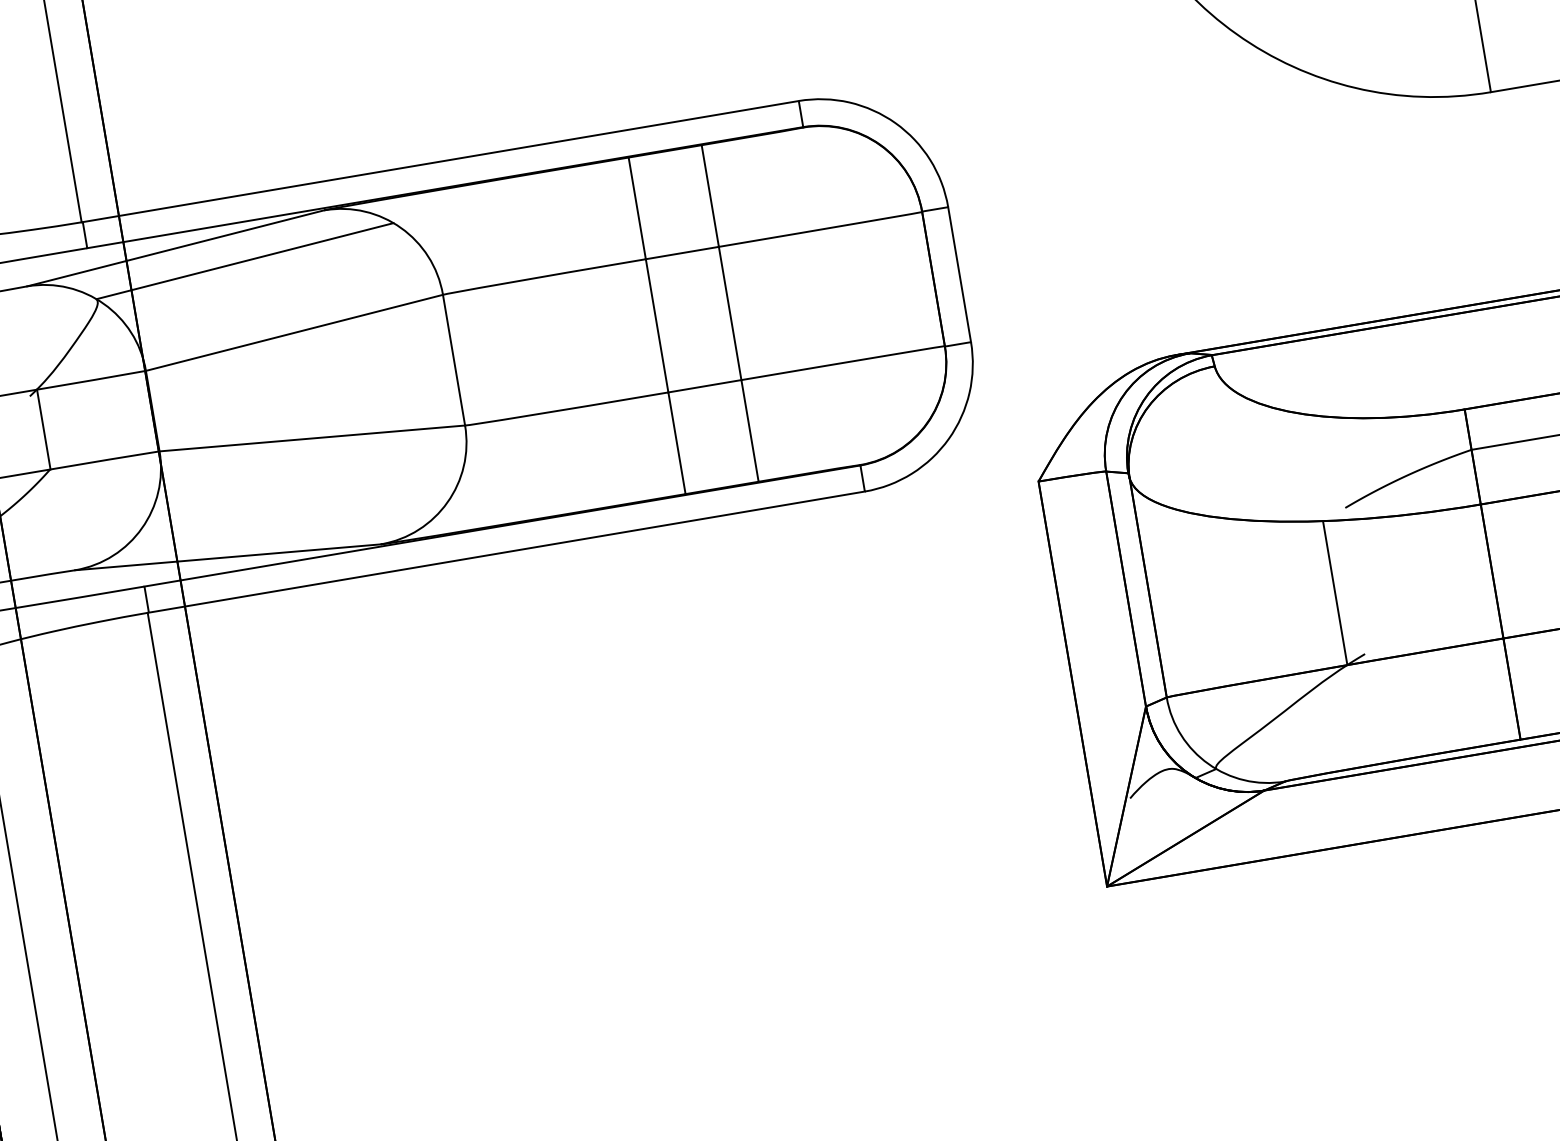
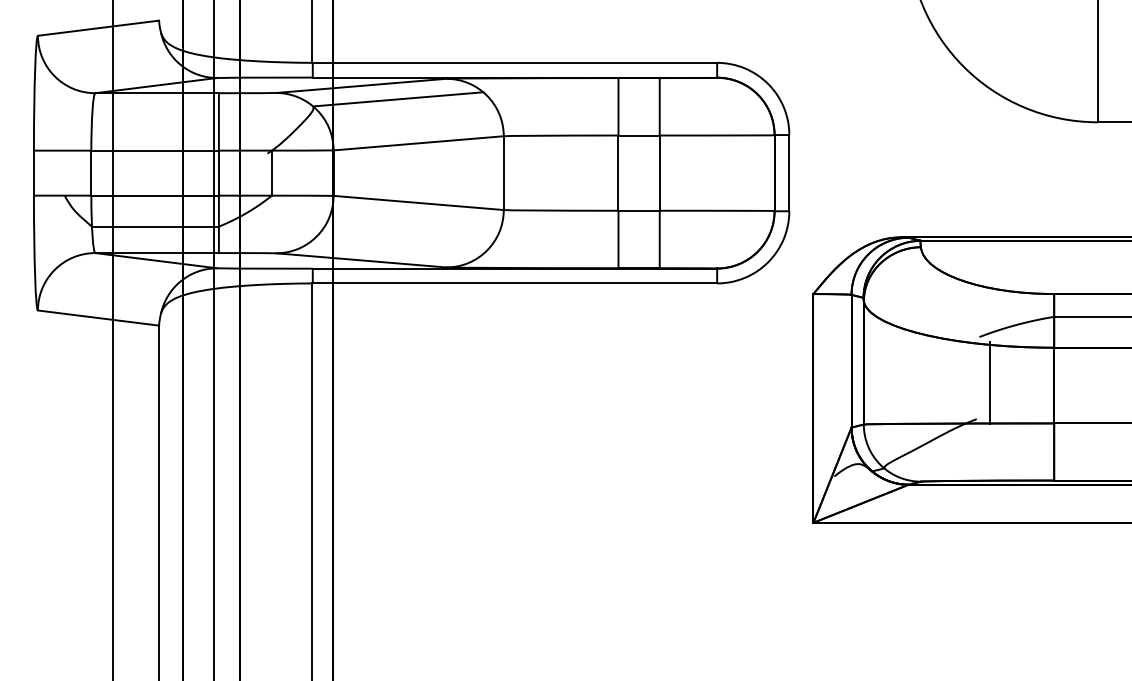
line: (1334, 592) -> (989, 382), moved

